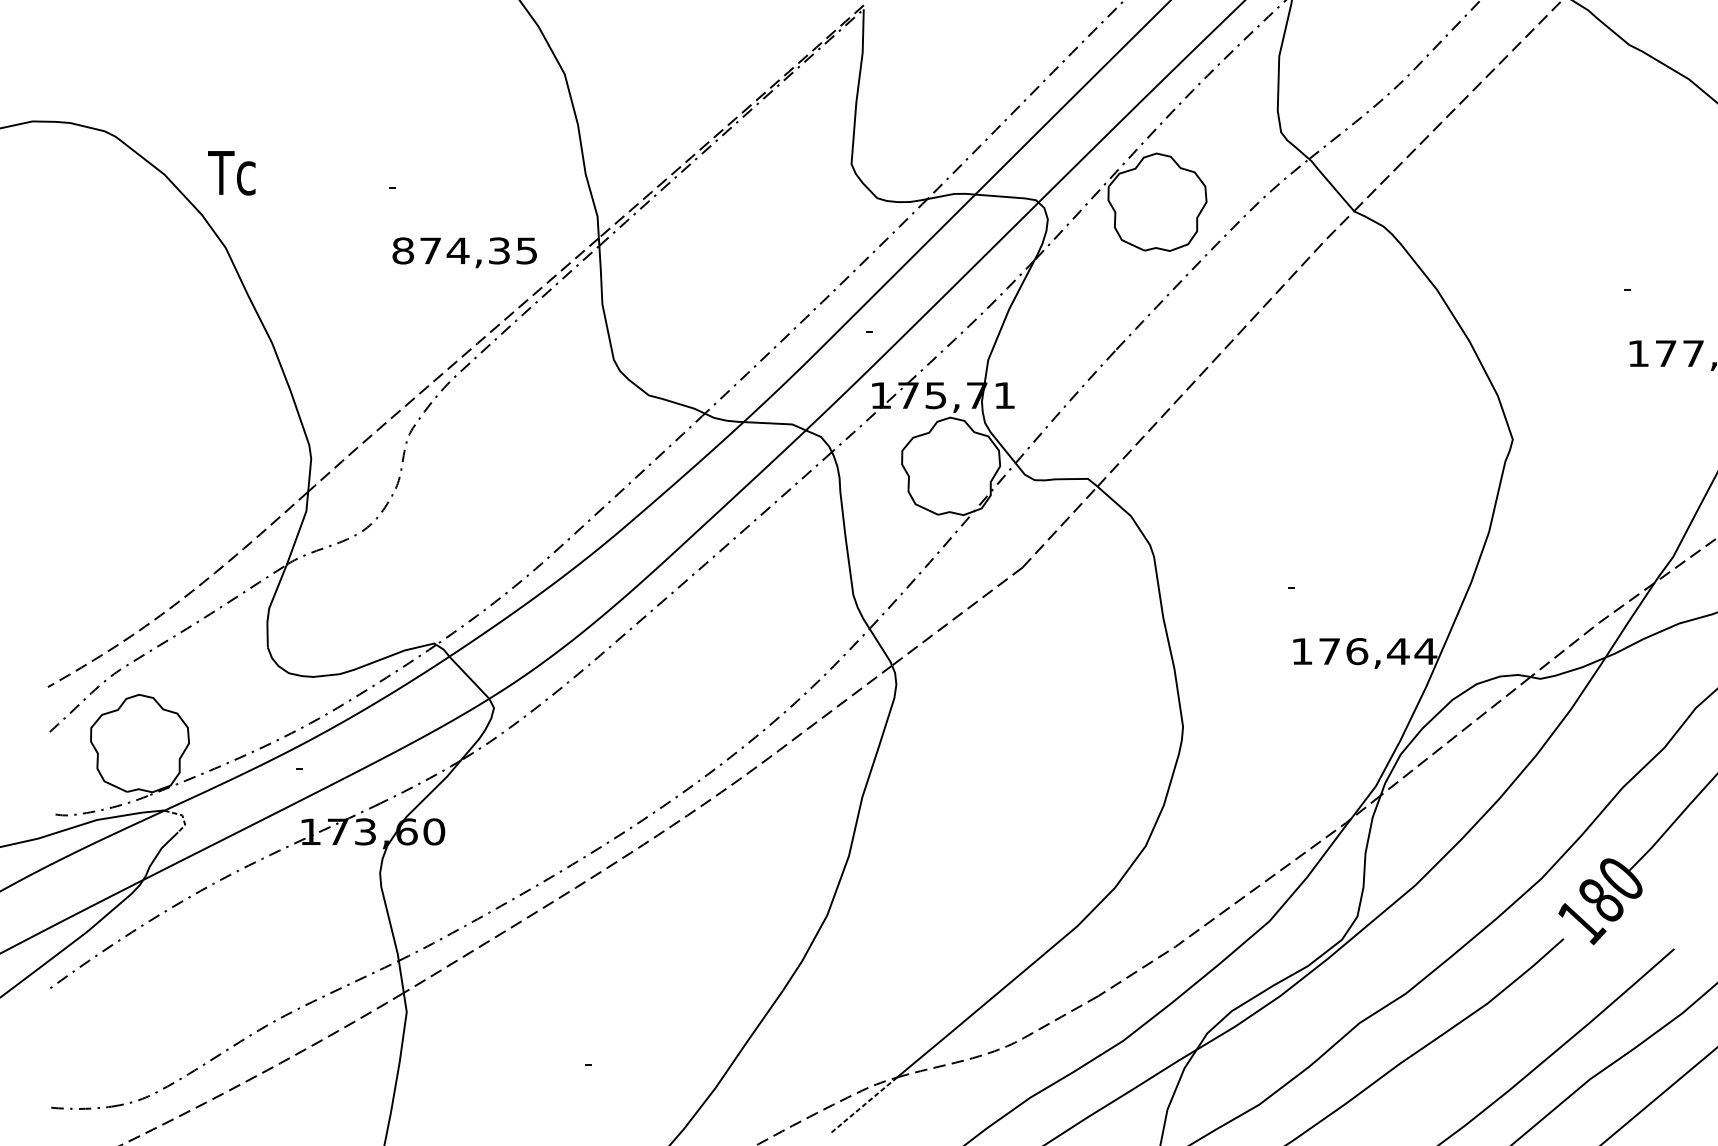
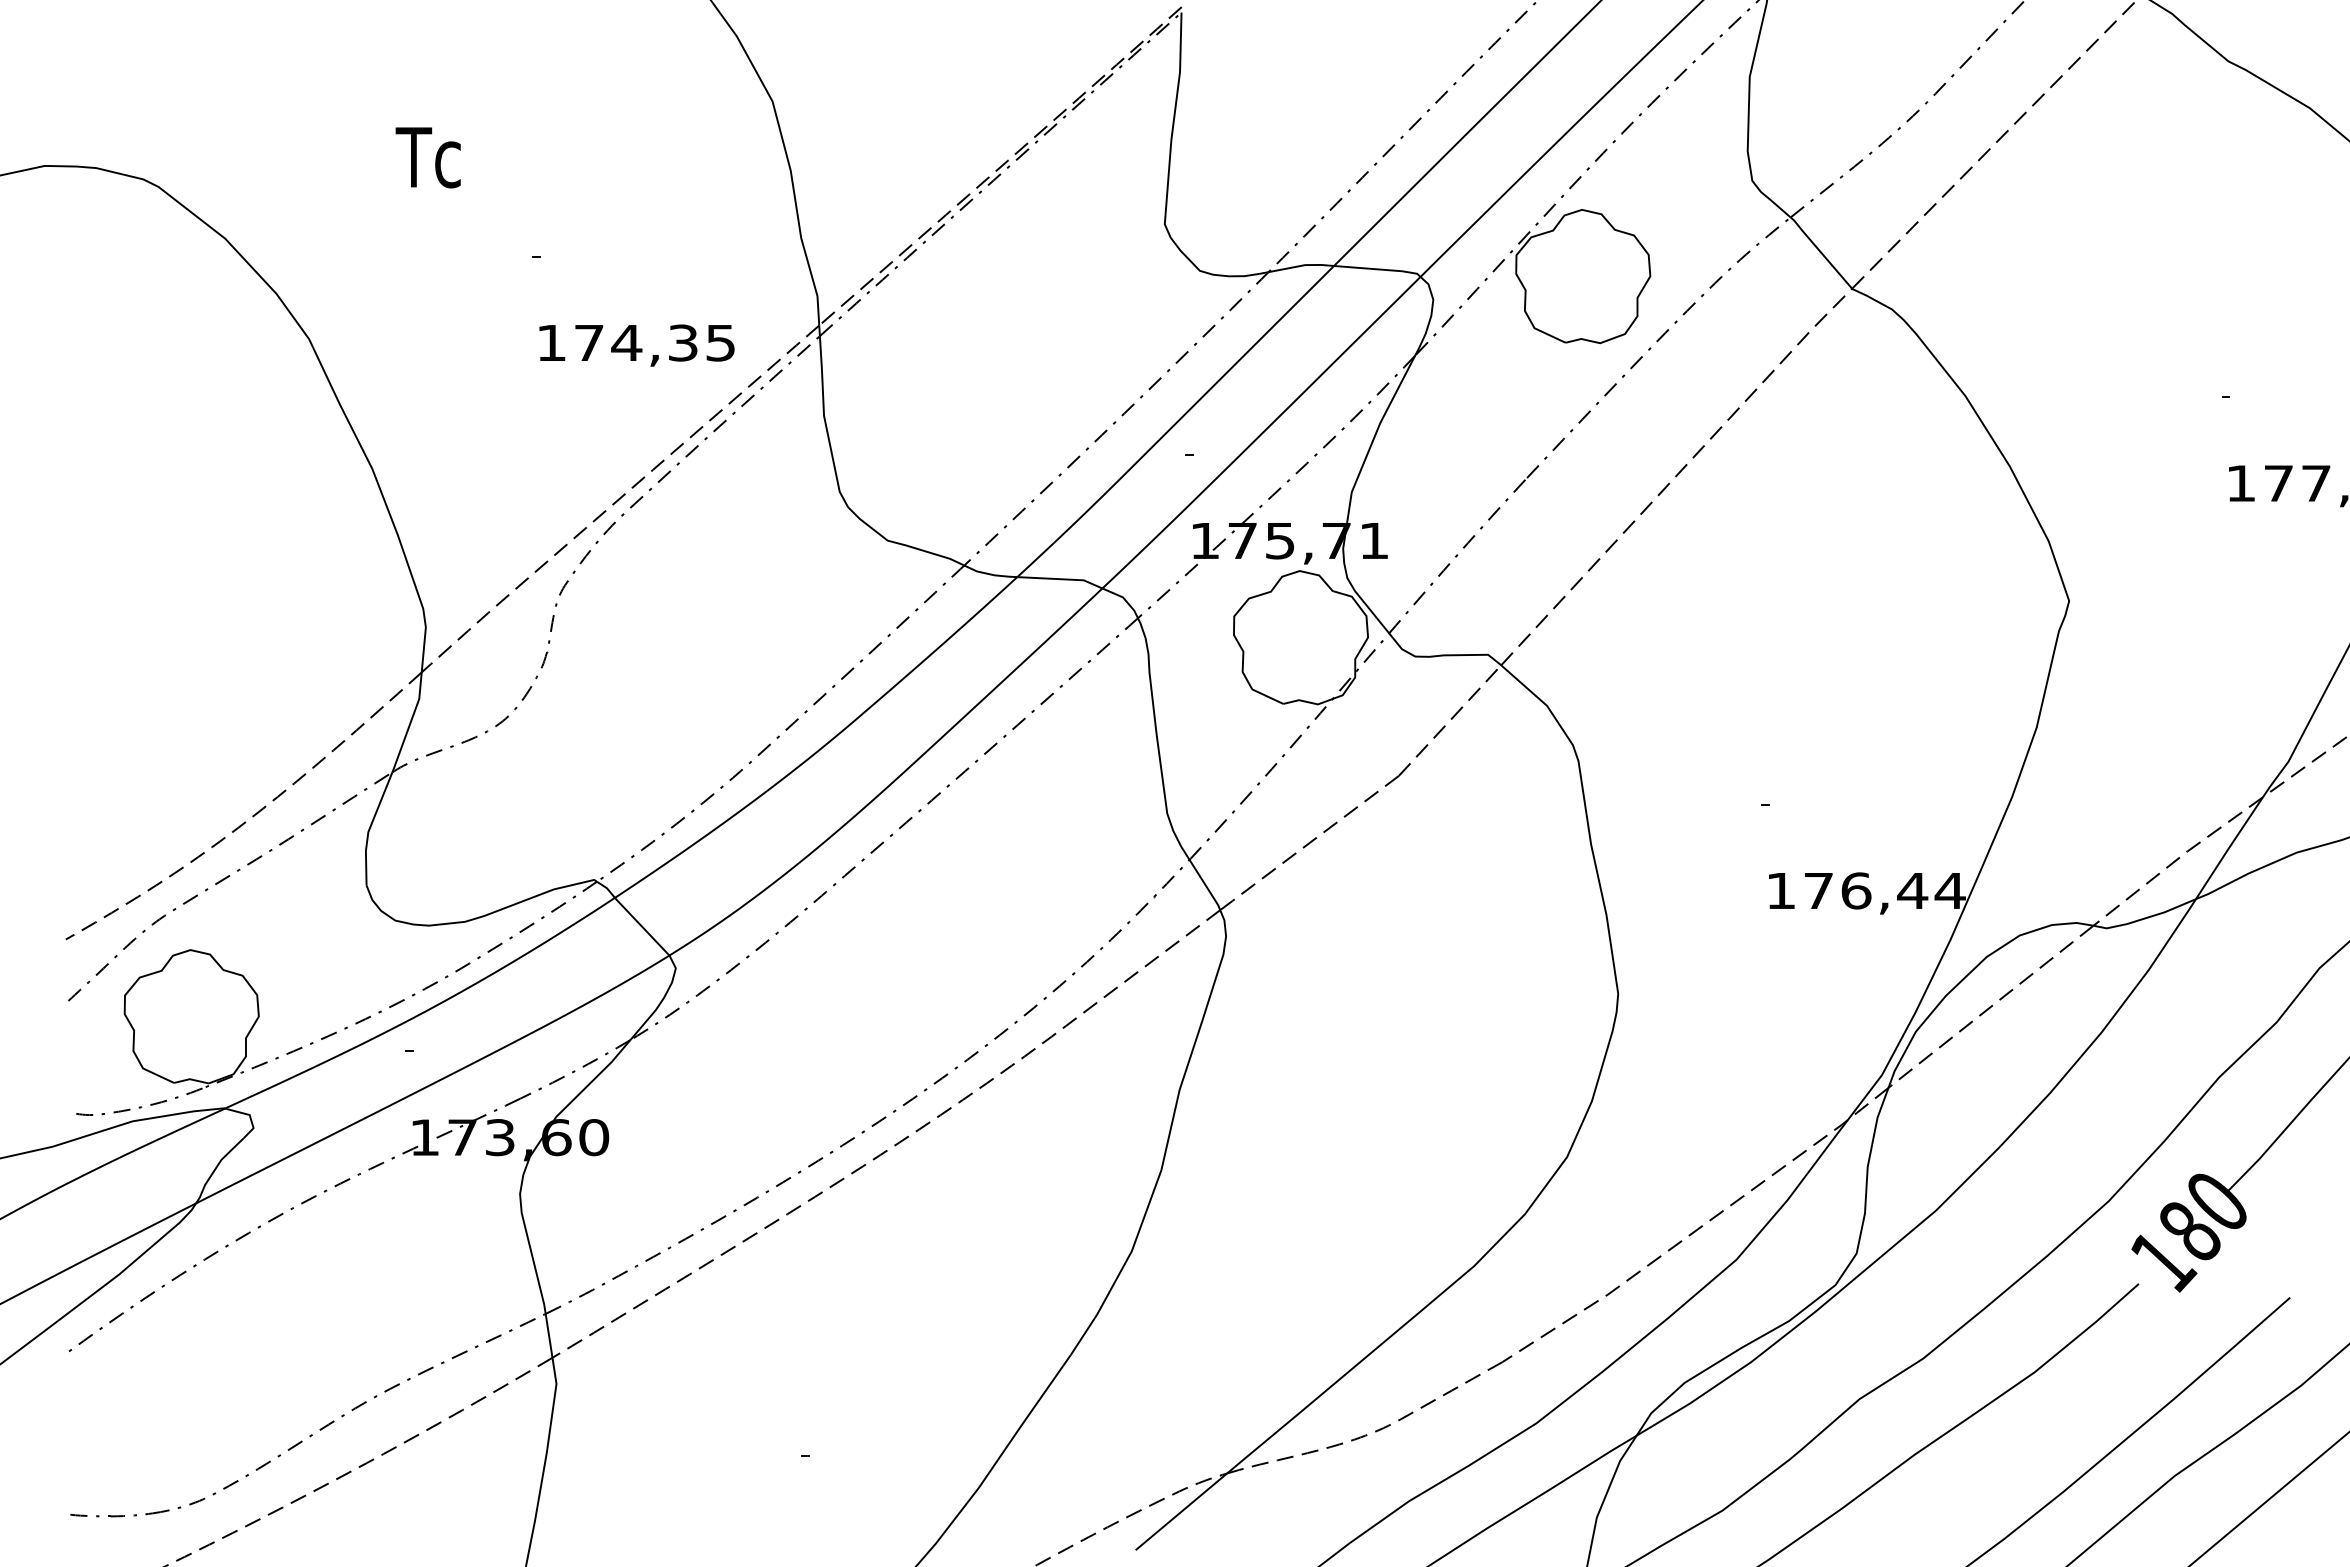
text: (231, 173) -> (427, 157), moved
text: (403, 250) -> (551, 342), 874,35 -> 174,35
line: (182, 815) -> (249, 1115), dashed -> solid
line: (863, 1105) -> (1181, 1511), dashed -> solid

